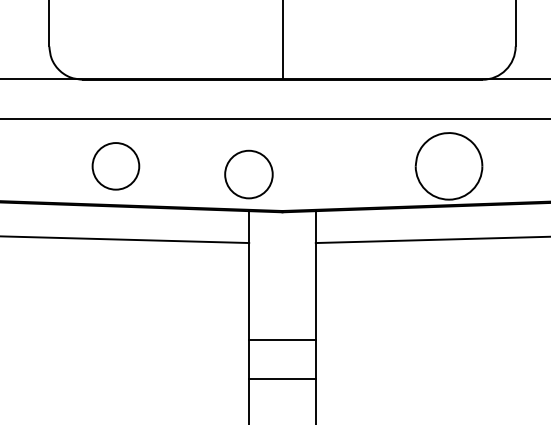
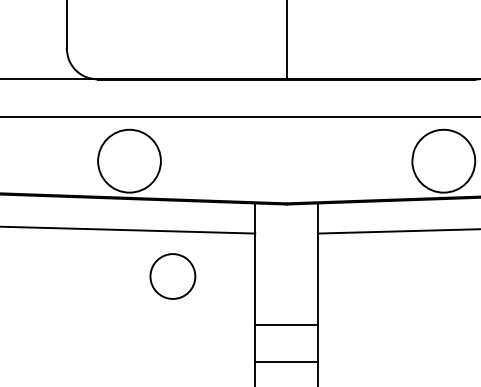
circle: (115, 166) -> (129, 161), size x1.43
circle: (248, 174) -> (172, 276), moved

